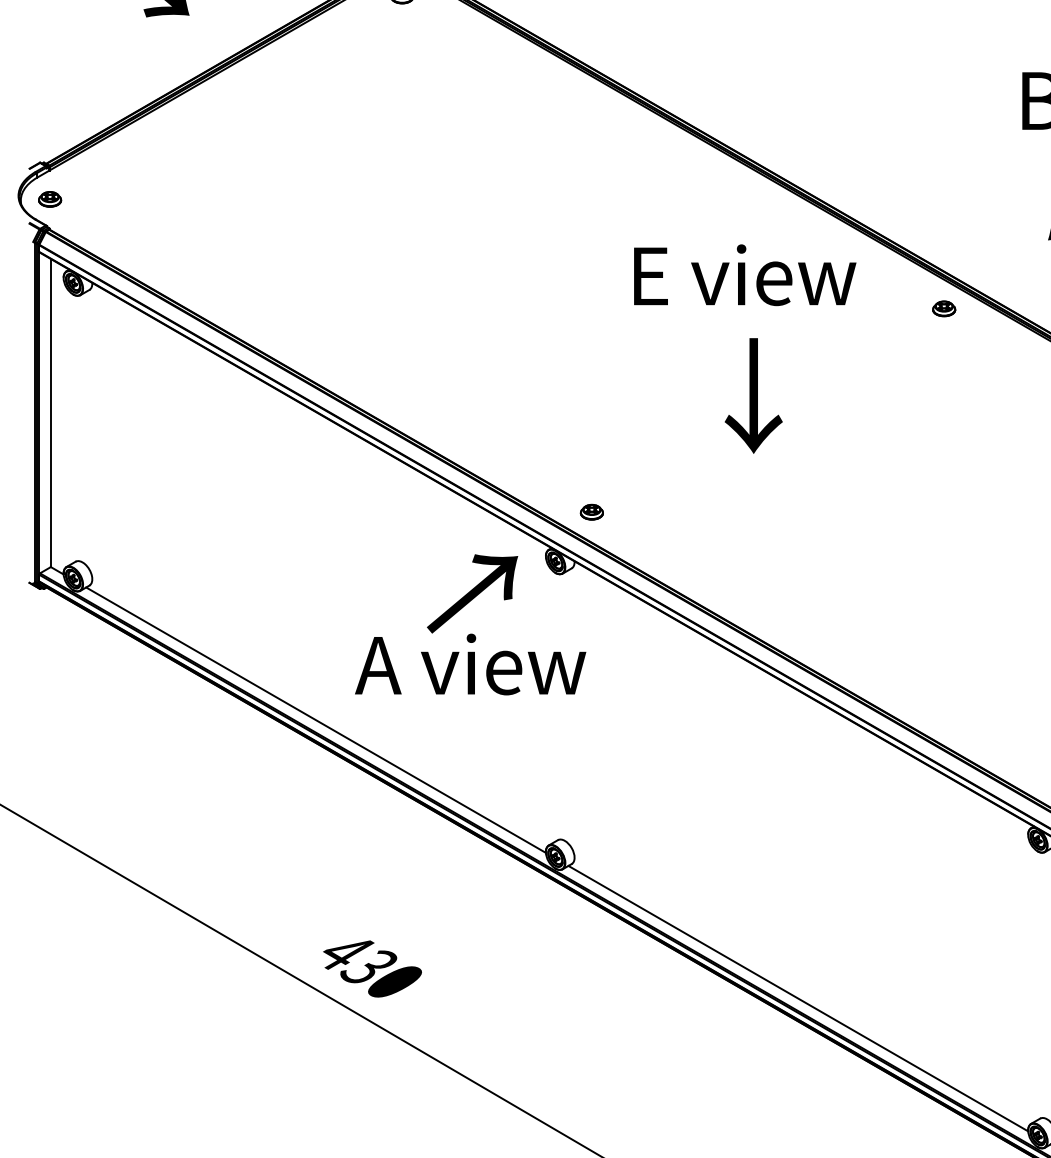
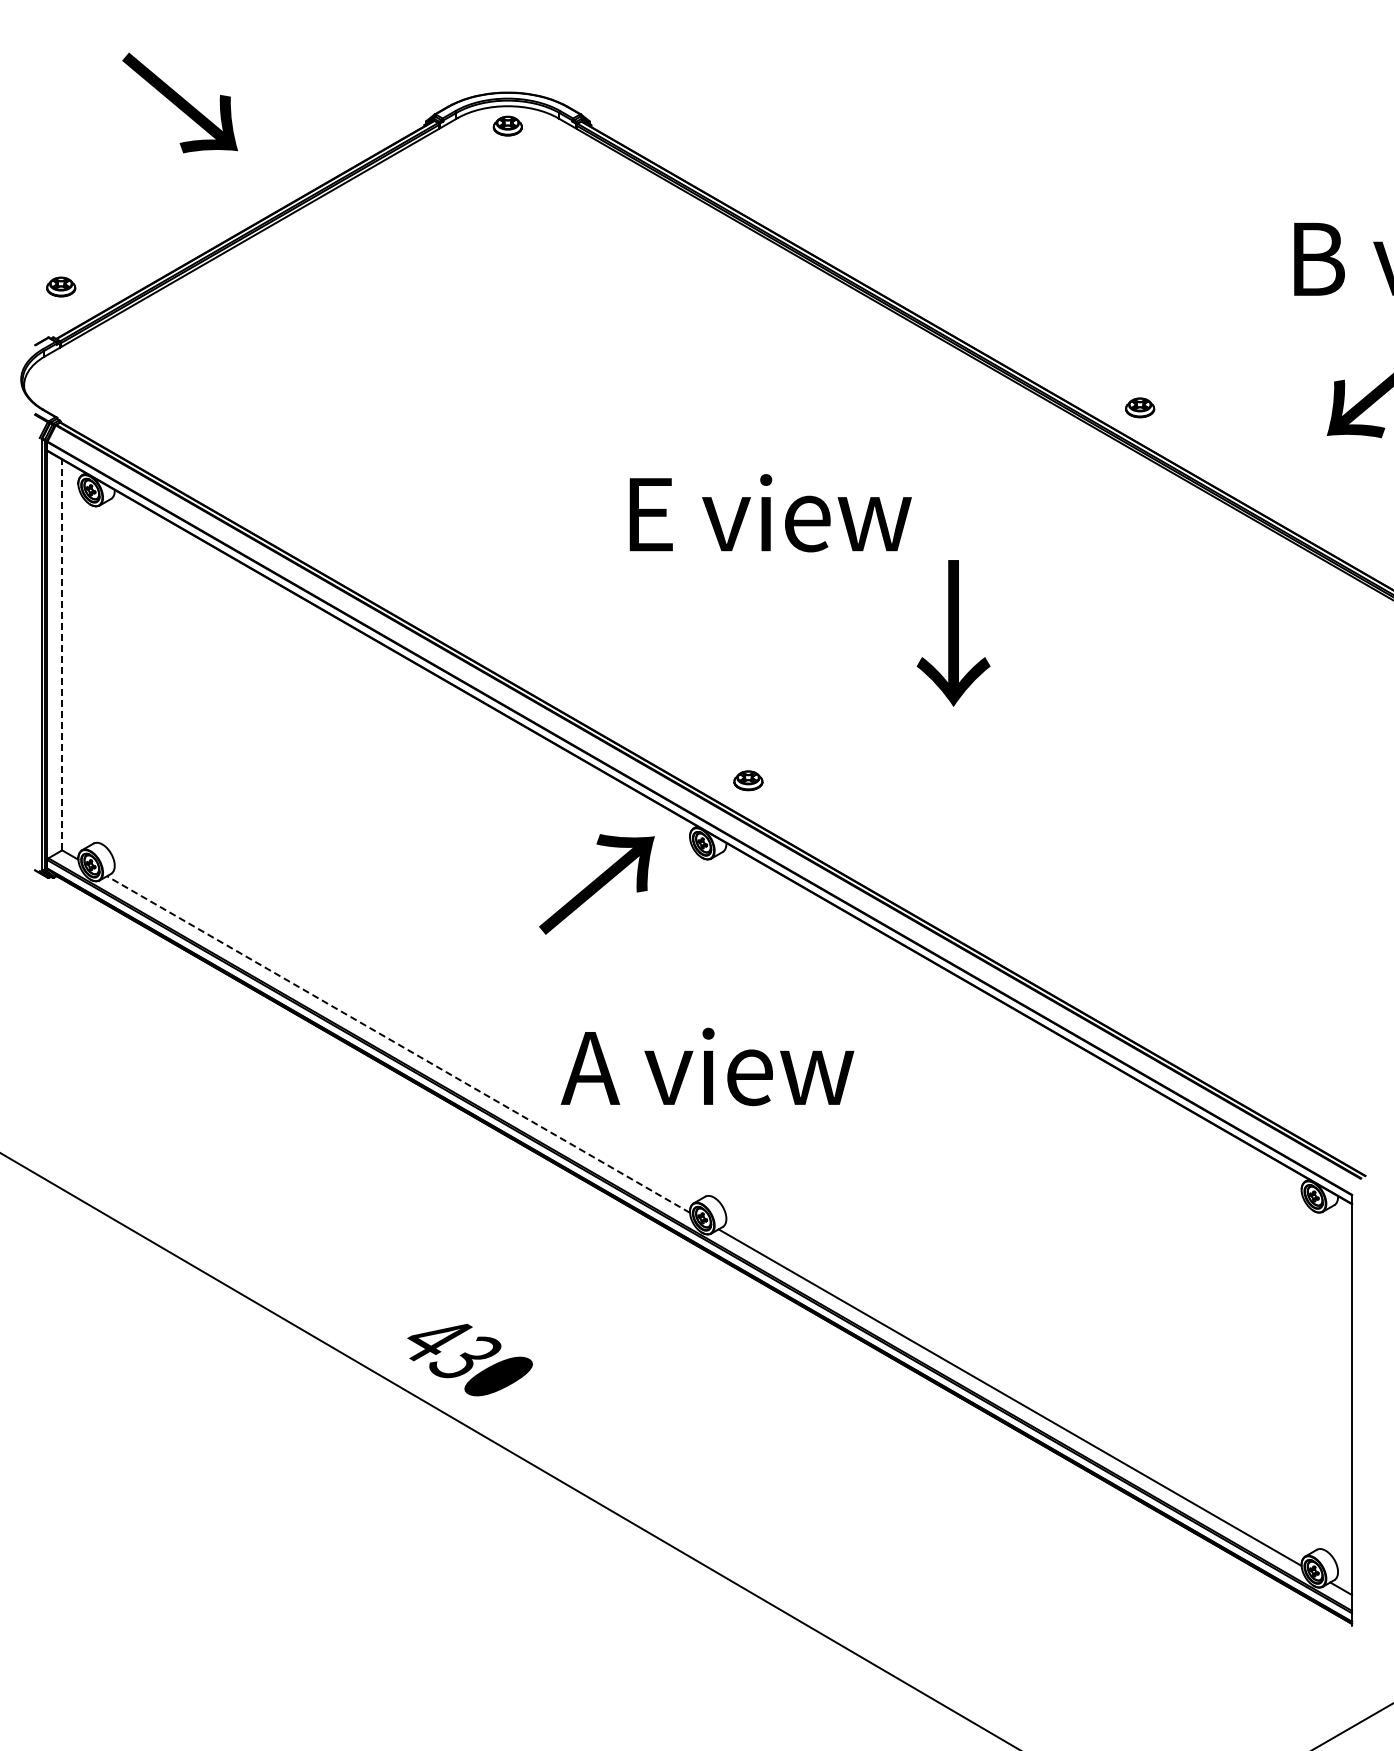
part: (50, 198) -> (61, 286), moved
text: (744, 275) -> (770, 513), moved
part: (944, 308) -> (1140, 407), moved
line: (51, 412) -> (62, 654), solid -> dashed
text: (470, 664) -> (707, 1066), moved
line: (316, 720) -> (398, 1044), solid -> dashed

